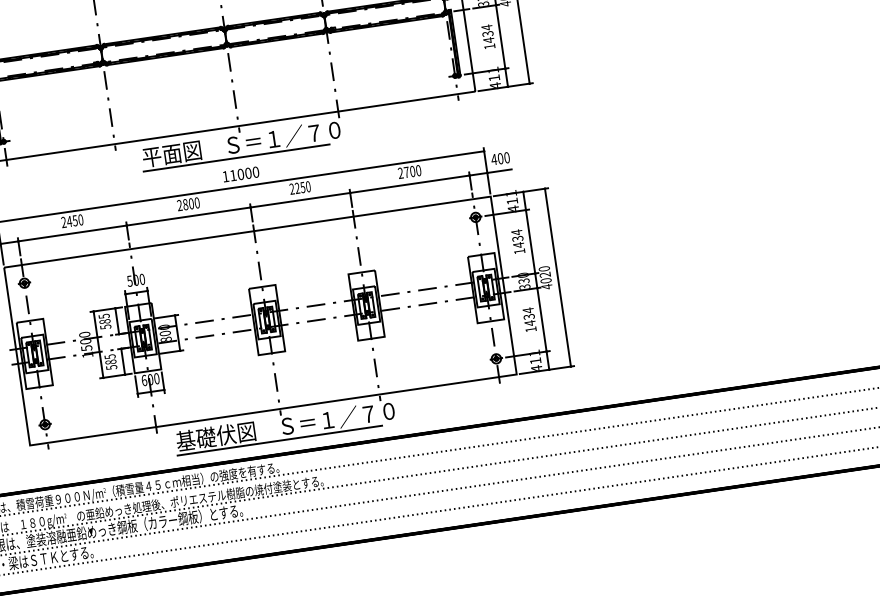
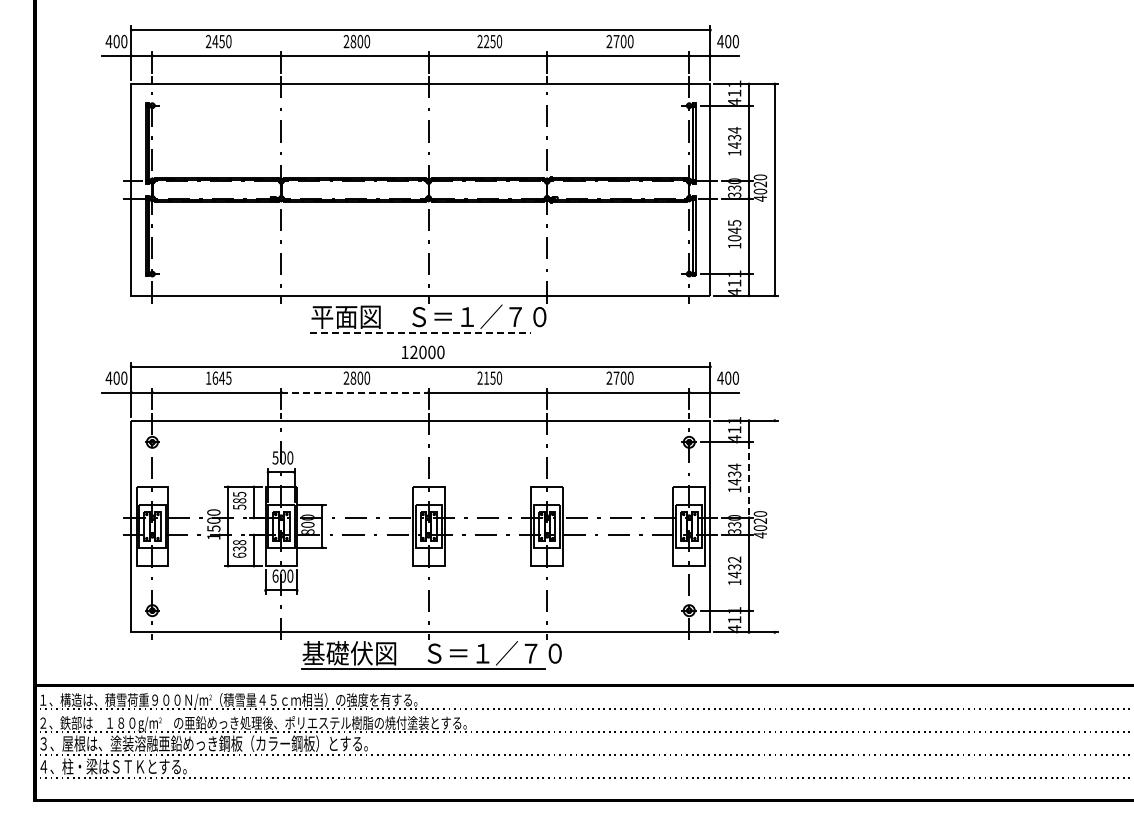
text: (487, 33) -> (734, 230), 1434 -> 1045
line: (236, 158) -> (420, 332), solid -> dashed
text: (232, 174) -> (413, 351), 11000 -> 12000
text: (297, 187) -> (486, 377), 2250 -> 2150
line: (189, 216) -> (355, 392), solid -> dashed
text: (72, 220) -> (218, 377), 2450 -> 1645
line: (531, 242) -> (749, 480), solid -> dashed
line: (557, 277) -> (774, 526), removed
text: (528, 310) -> (734, 559), 1434 -> 1432
text: (110, 361) -> (239, 548), 585 -> 638

